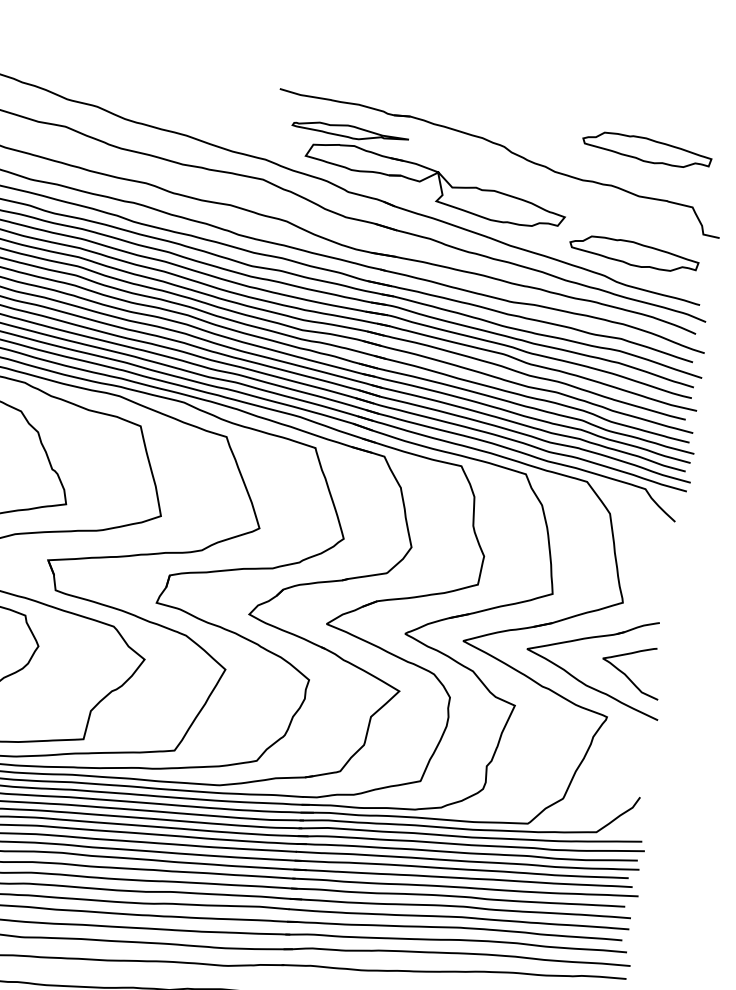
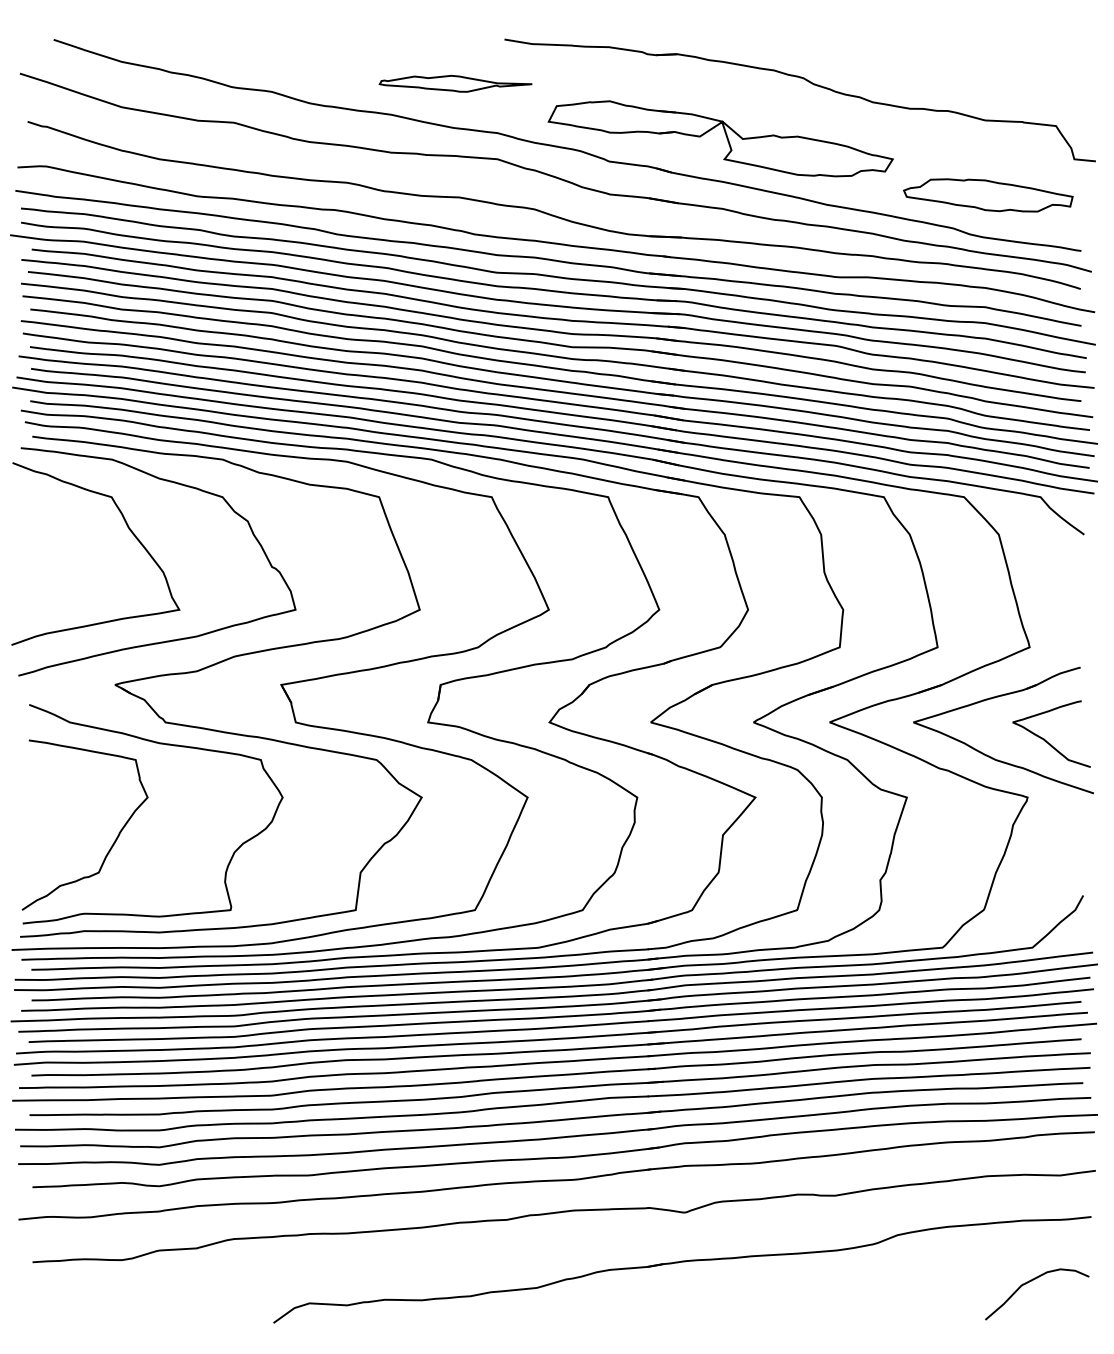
part: (350, 131) -> (455, 83), moved
part: (647, 150) -> (988, 59), removed

